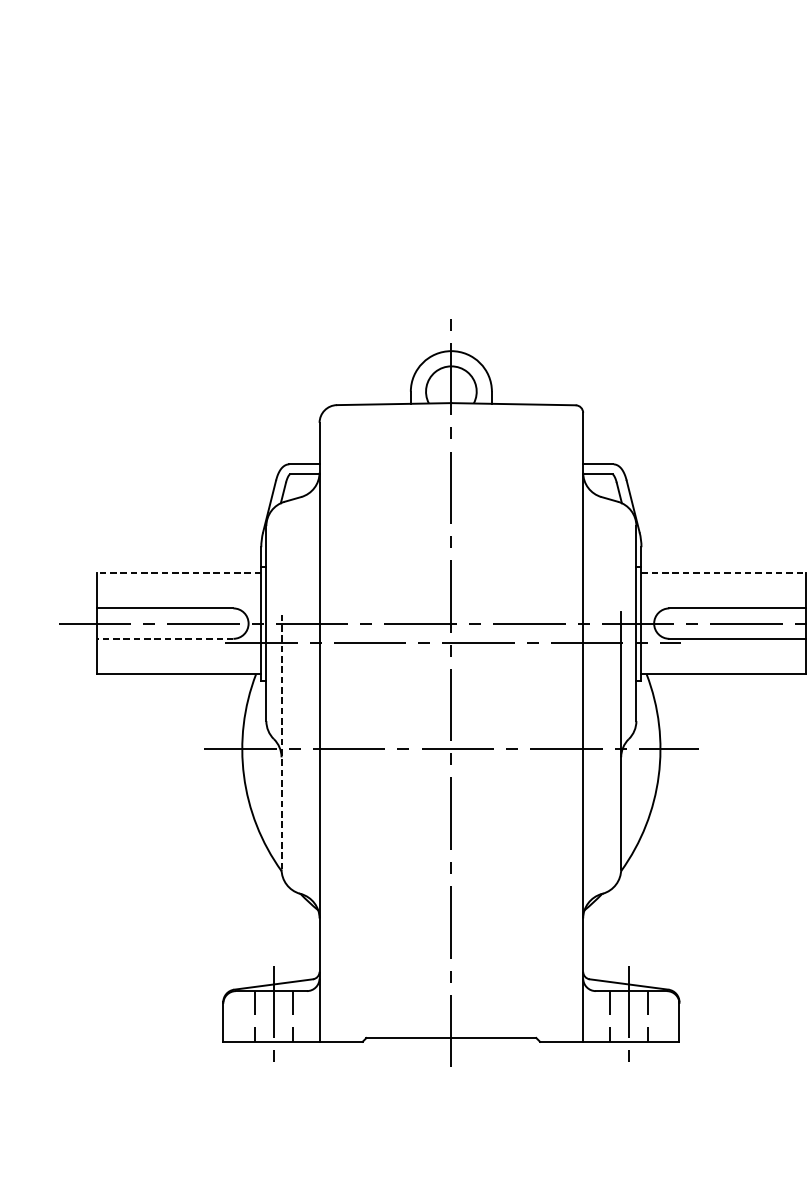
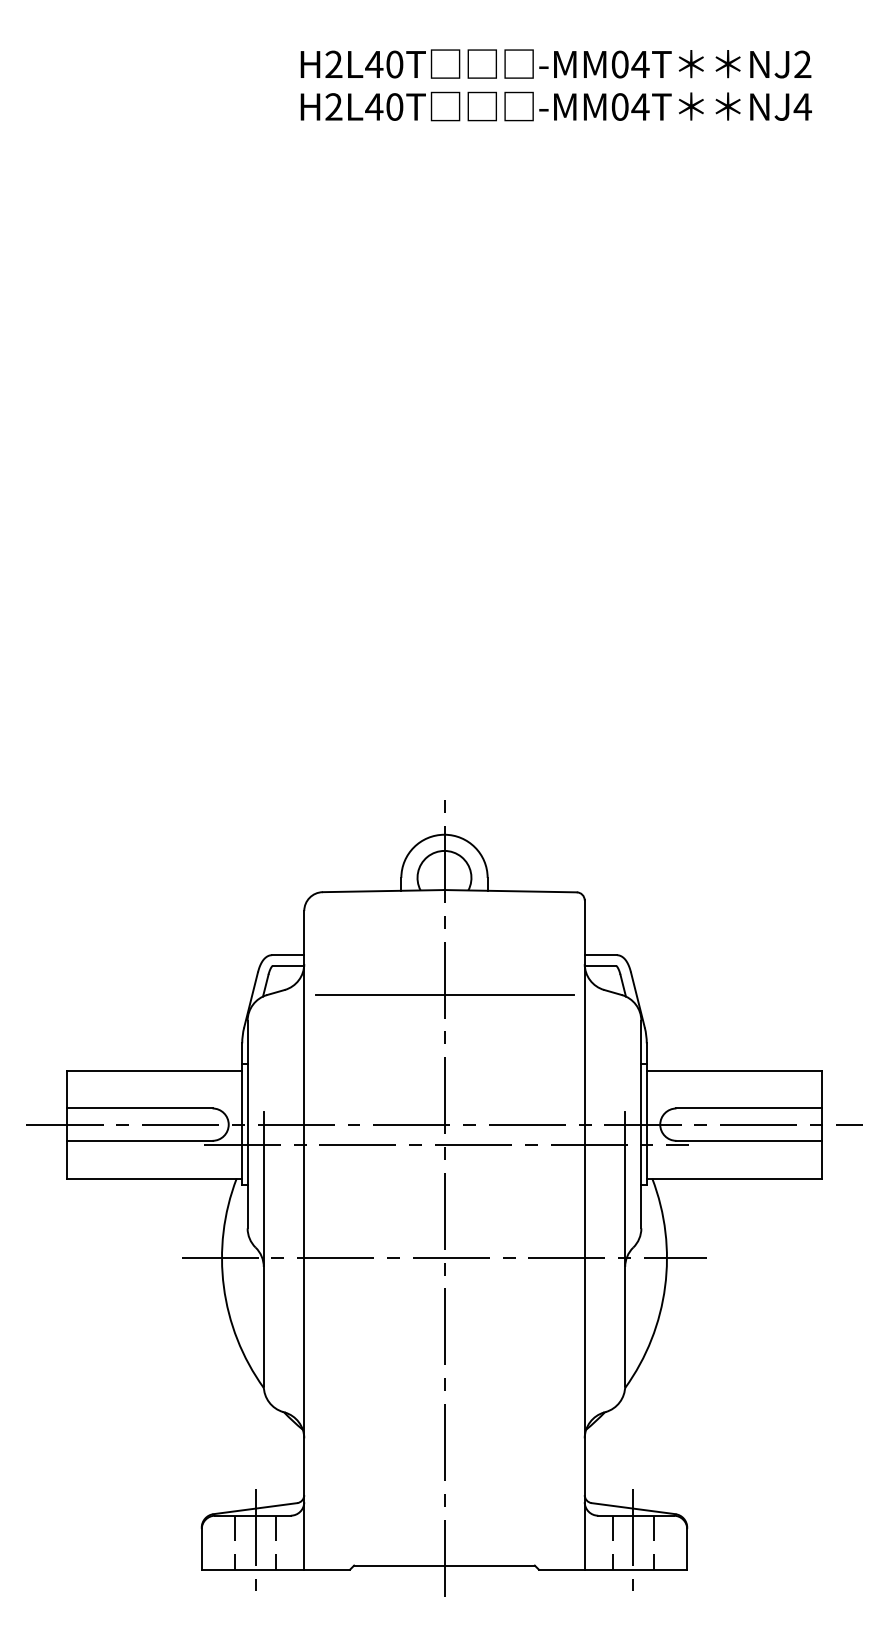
line: (451, 502) -> (444, 995), added
line: (178, 572) -> (154, 1070), dashed -> solid
line: (723, 572) -> (734, 1070), dashed -> solid
line: (164, 638) -> (139, 1140), dashed -> solid
line: (281, 740) -> (263, 1249), dashed -> solid

